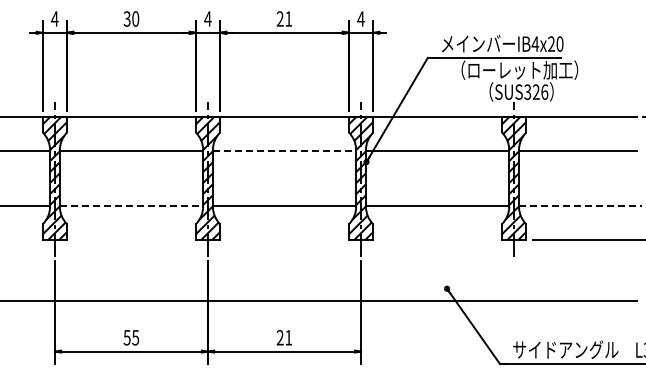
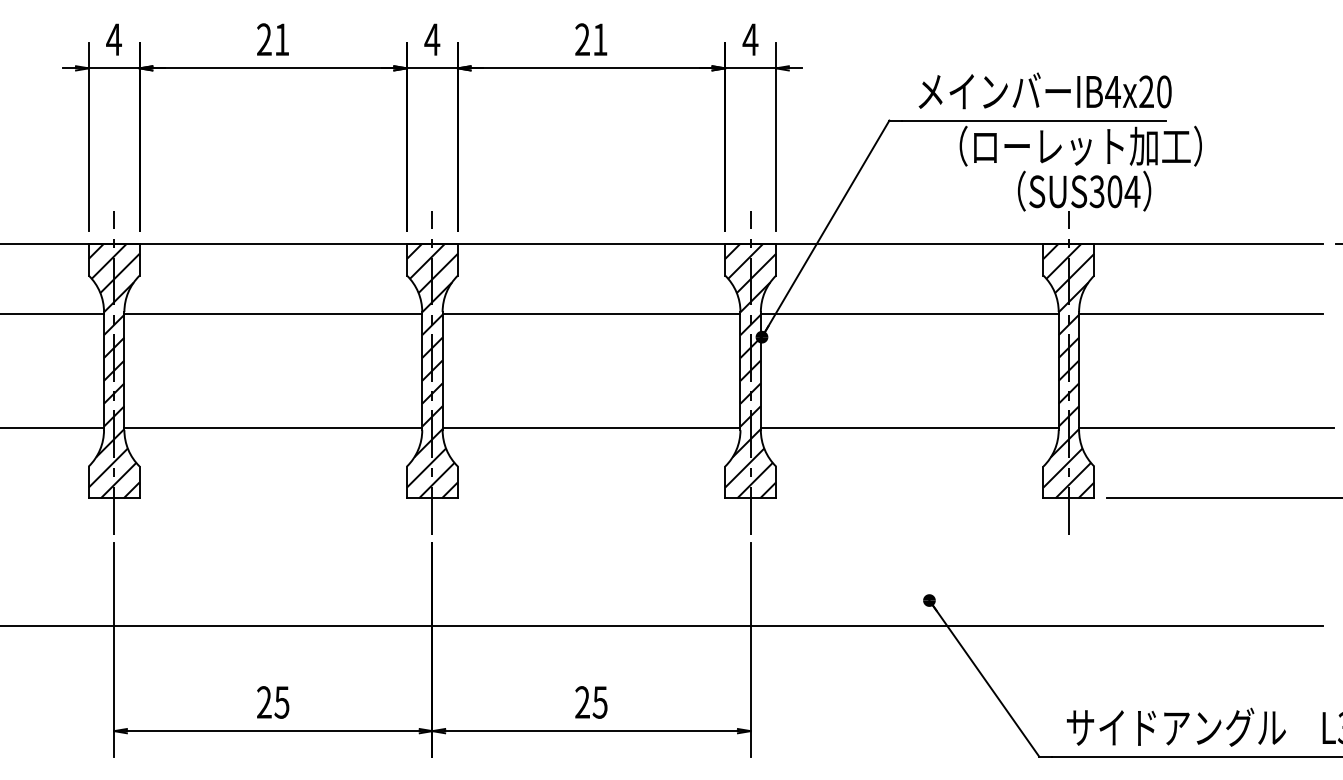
text: (131, 18) -> (273, 38), 30 -> 21
text: (540, 91) -> (1123, 190), SUS326 -> SUS304
line: (284, 150) -> (591, 313), dashed -> solid
line: (131, 205) -> (273, 427), dashed -> solid
line: (580, 205) -> (1206, 427), dashed -> solid
text: (126, 337) -> (262, 701), 55 -> 25
text: (288, 337) -> (599, 701), 21 -> 25

